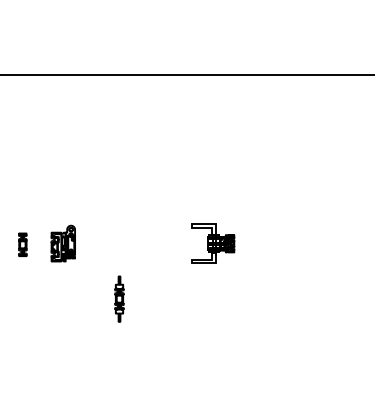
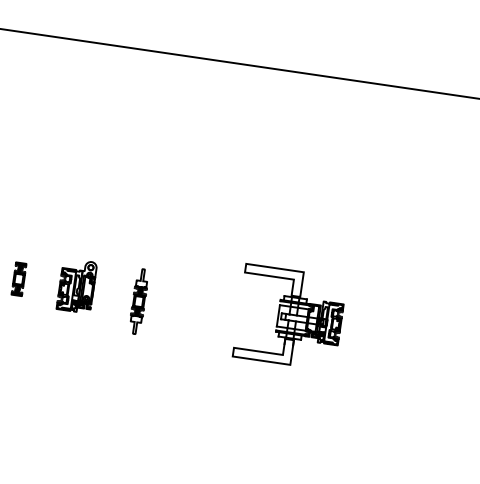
part: (212, 243) -> (289, 316), size x1.67
part: (119, 298) -> (139, 300), moved

